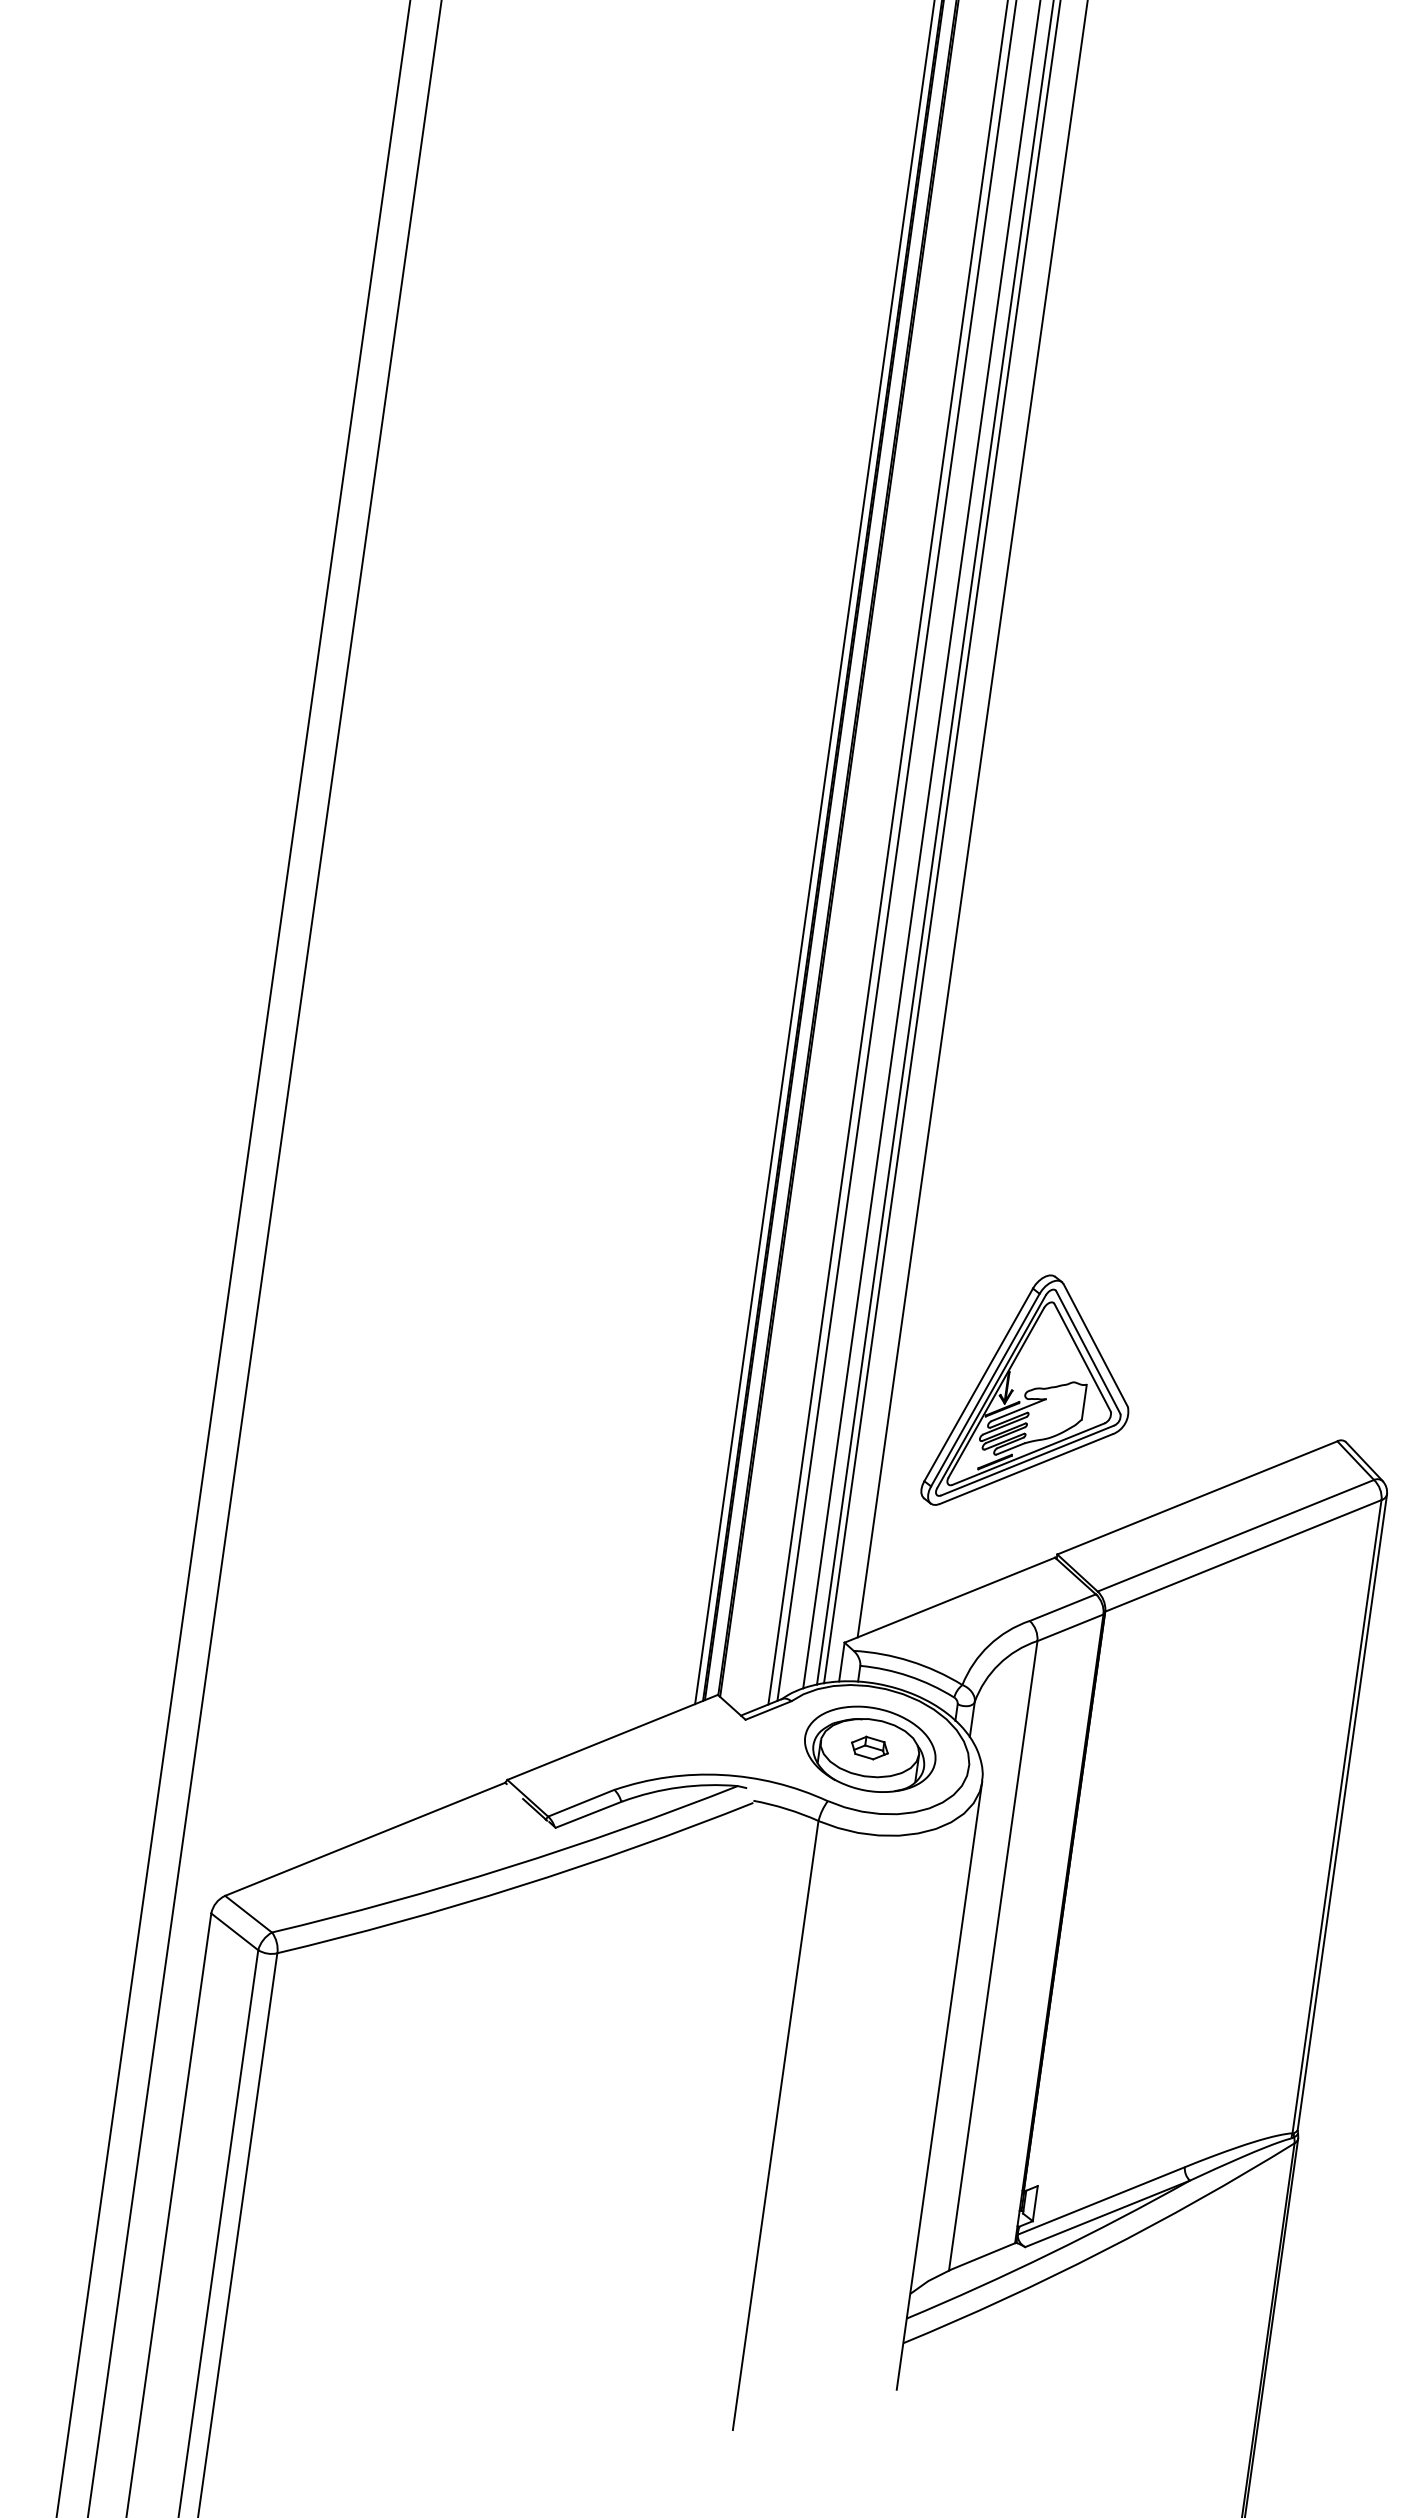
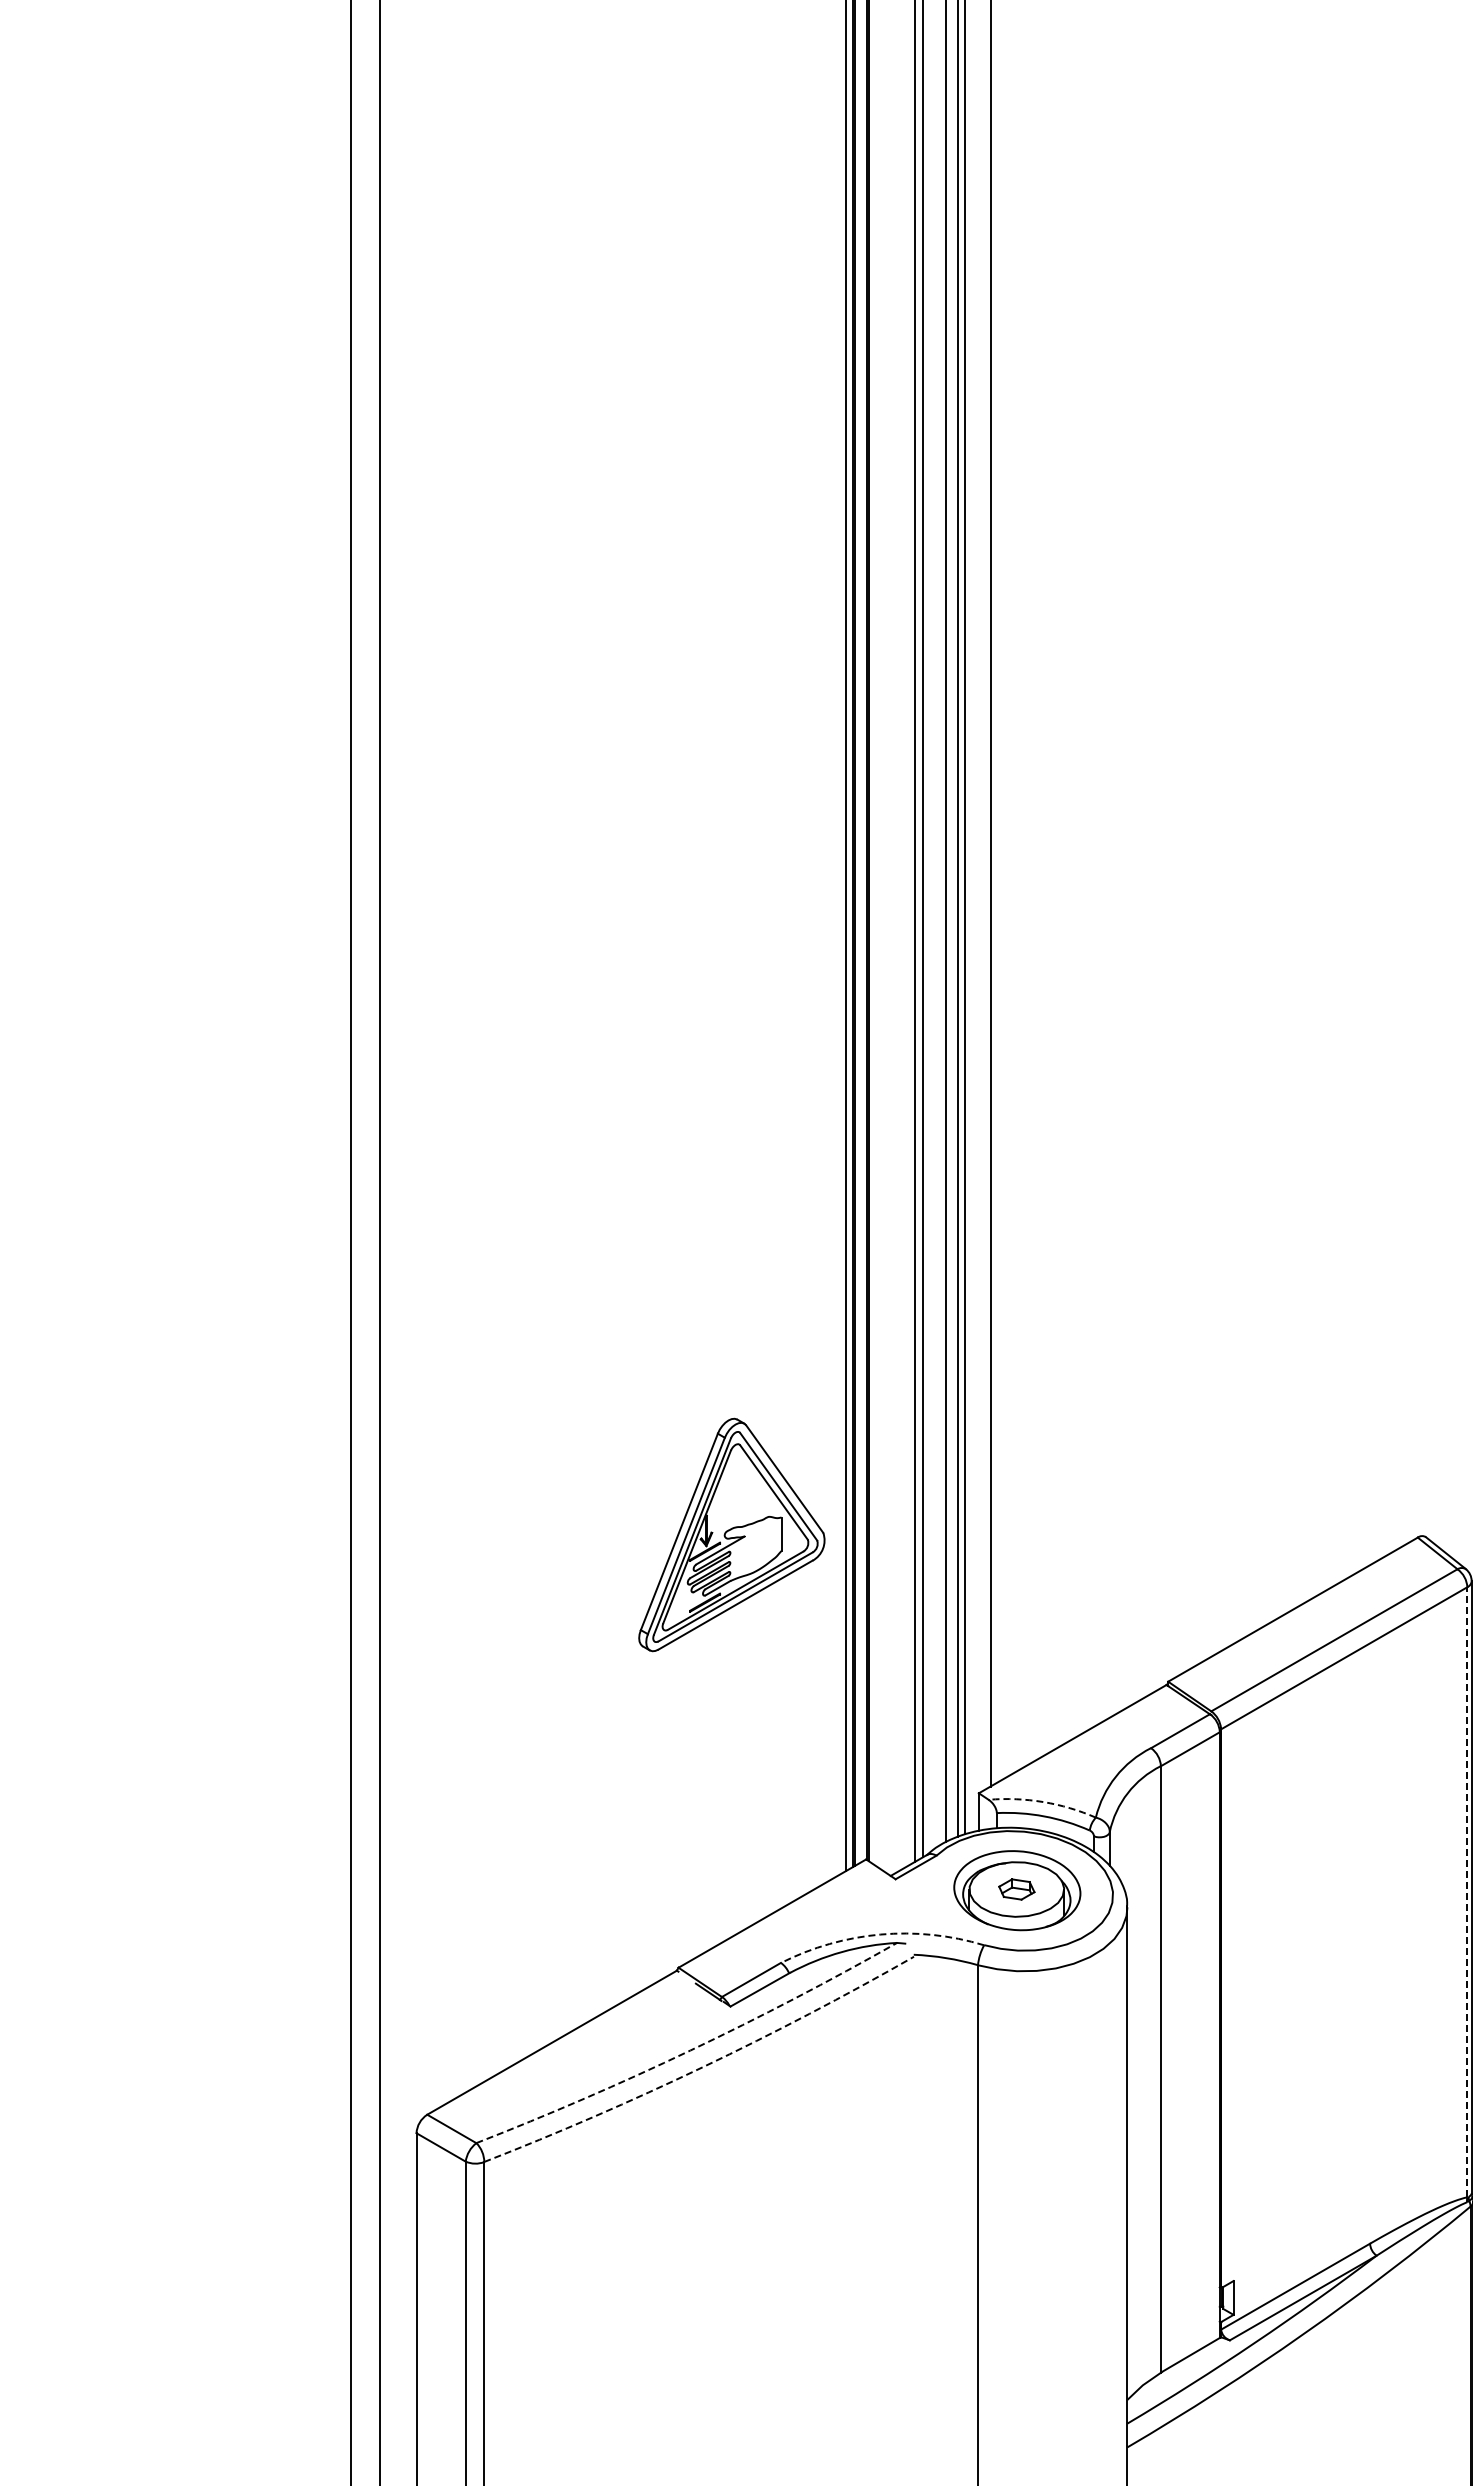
part: (1032, 1395) -> (731, 1534), moved
arc: (910, 1661) -> (1043, 1802), solid -> dashed
arc: (721, 1774) -> (880, 1934), solid -> dashed
line: (1337, 1815) -> (1467, 1891), solid -> dashed
arc: (507, 1867) -> (690, 2050), solid -> dashed
arc: (517, 1886) -> (702, 2067), solid -> dashed

